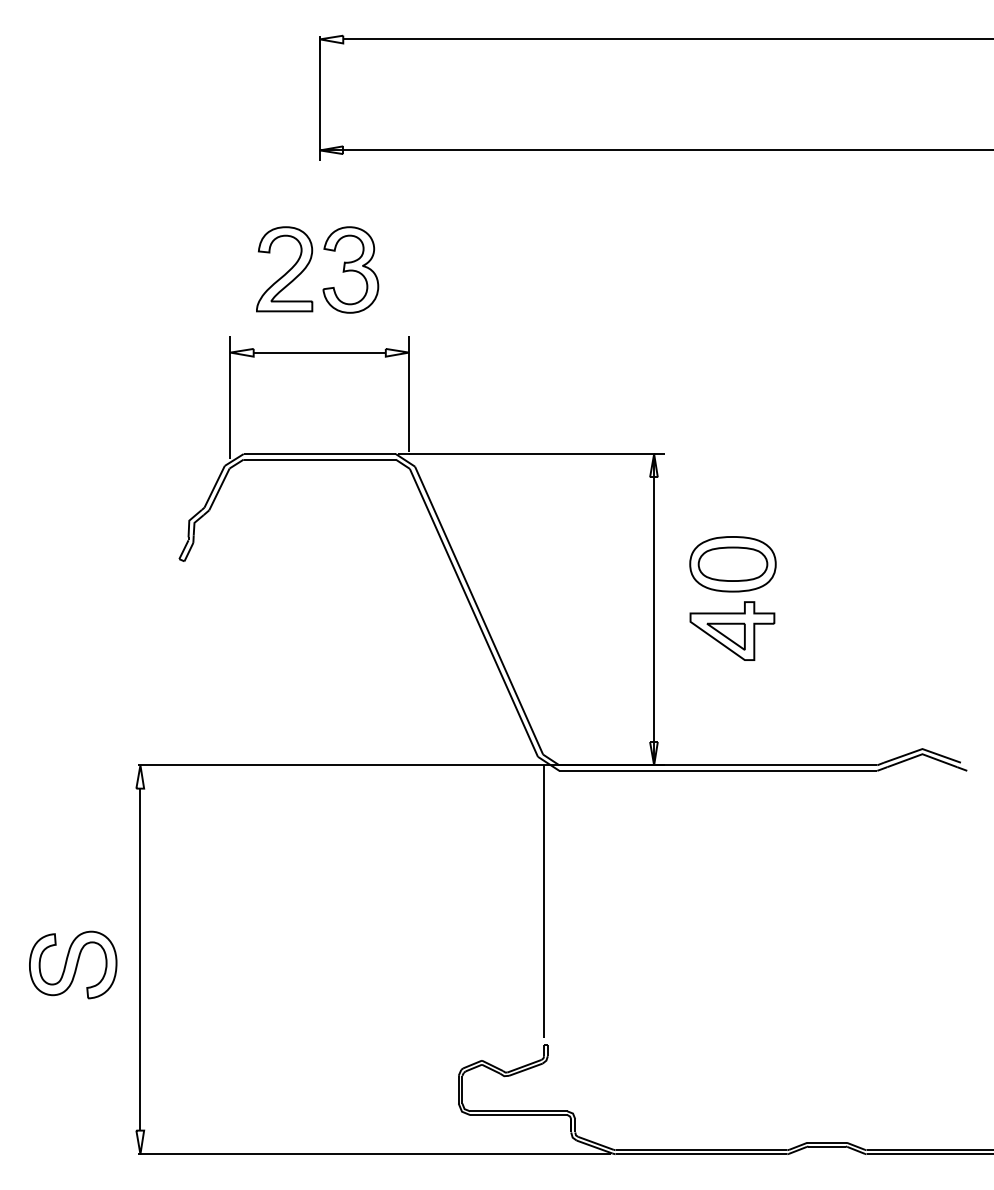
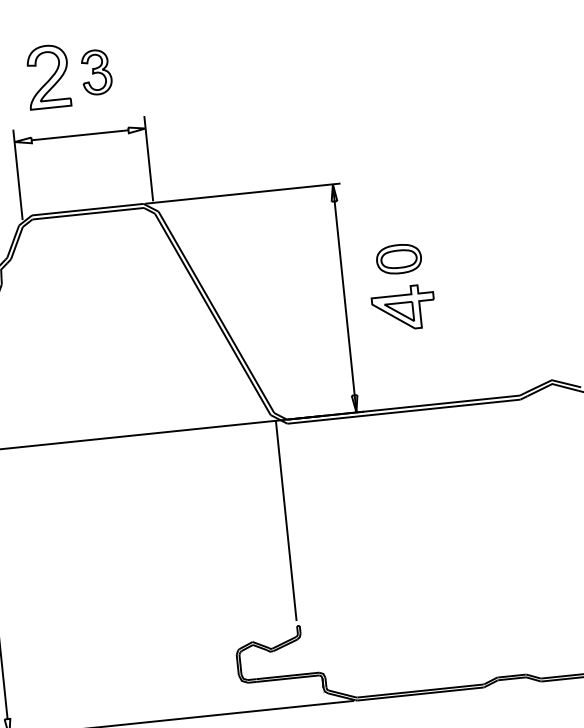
part: (350, 269) -> (96, 72), size x0.7
part: (732, 564) -> (398, 259), size x0.7

